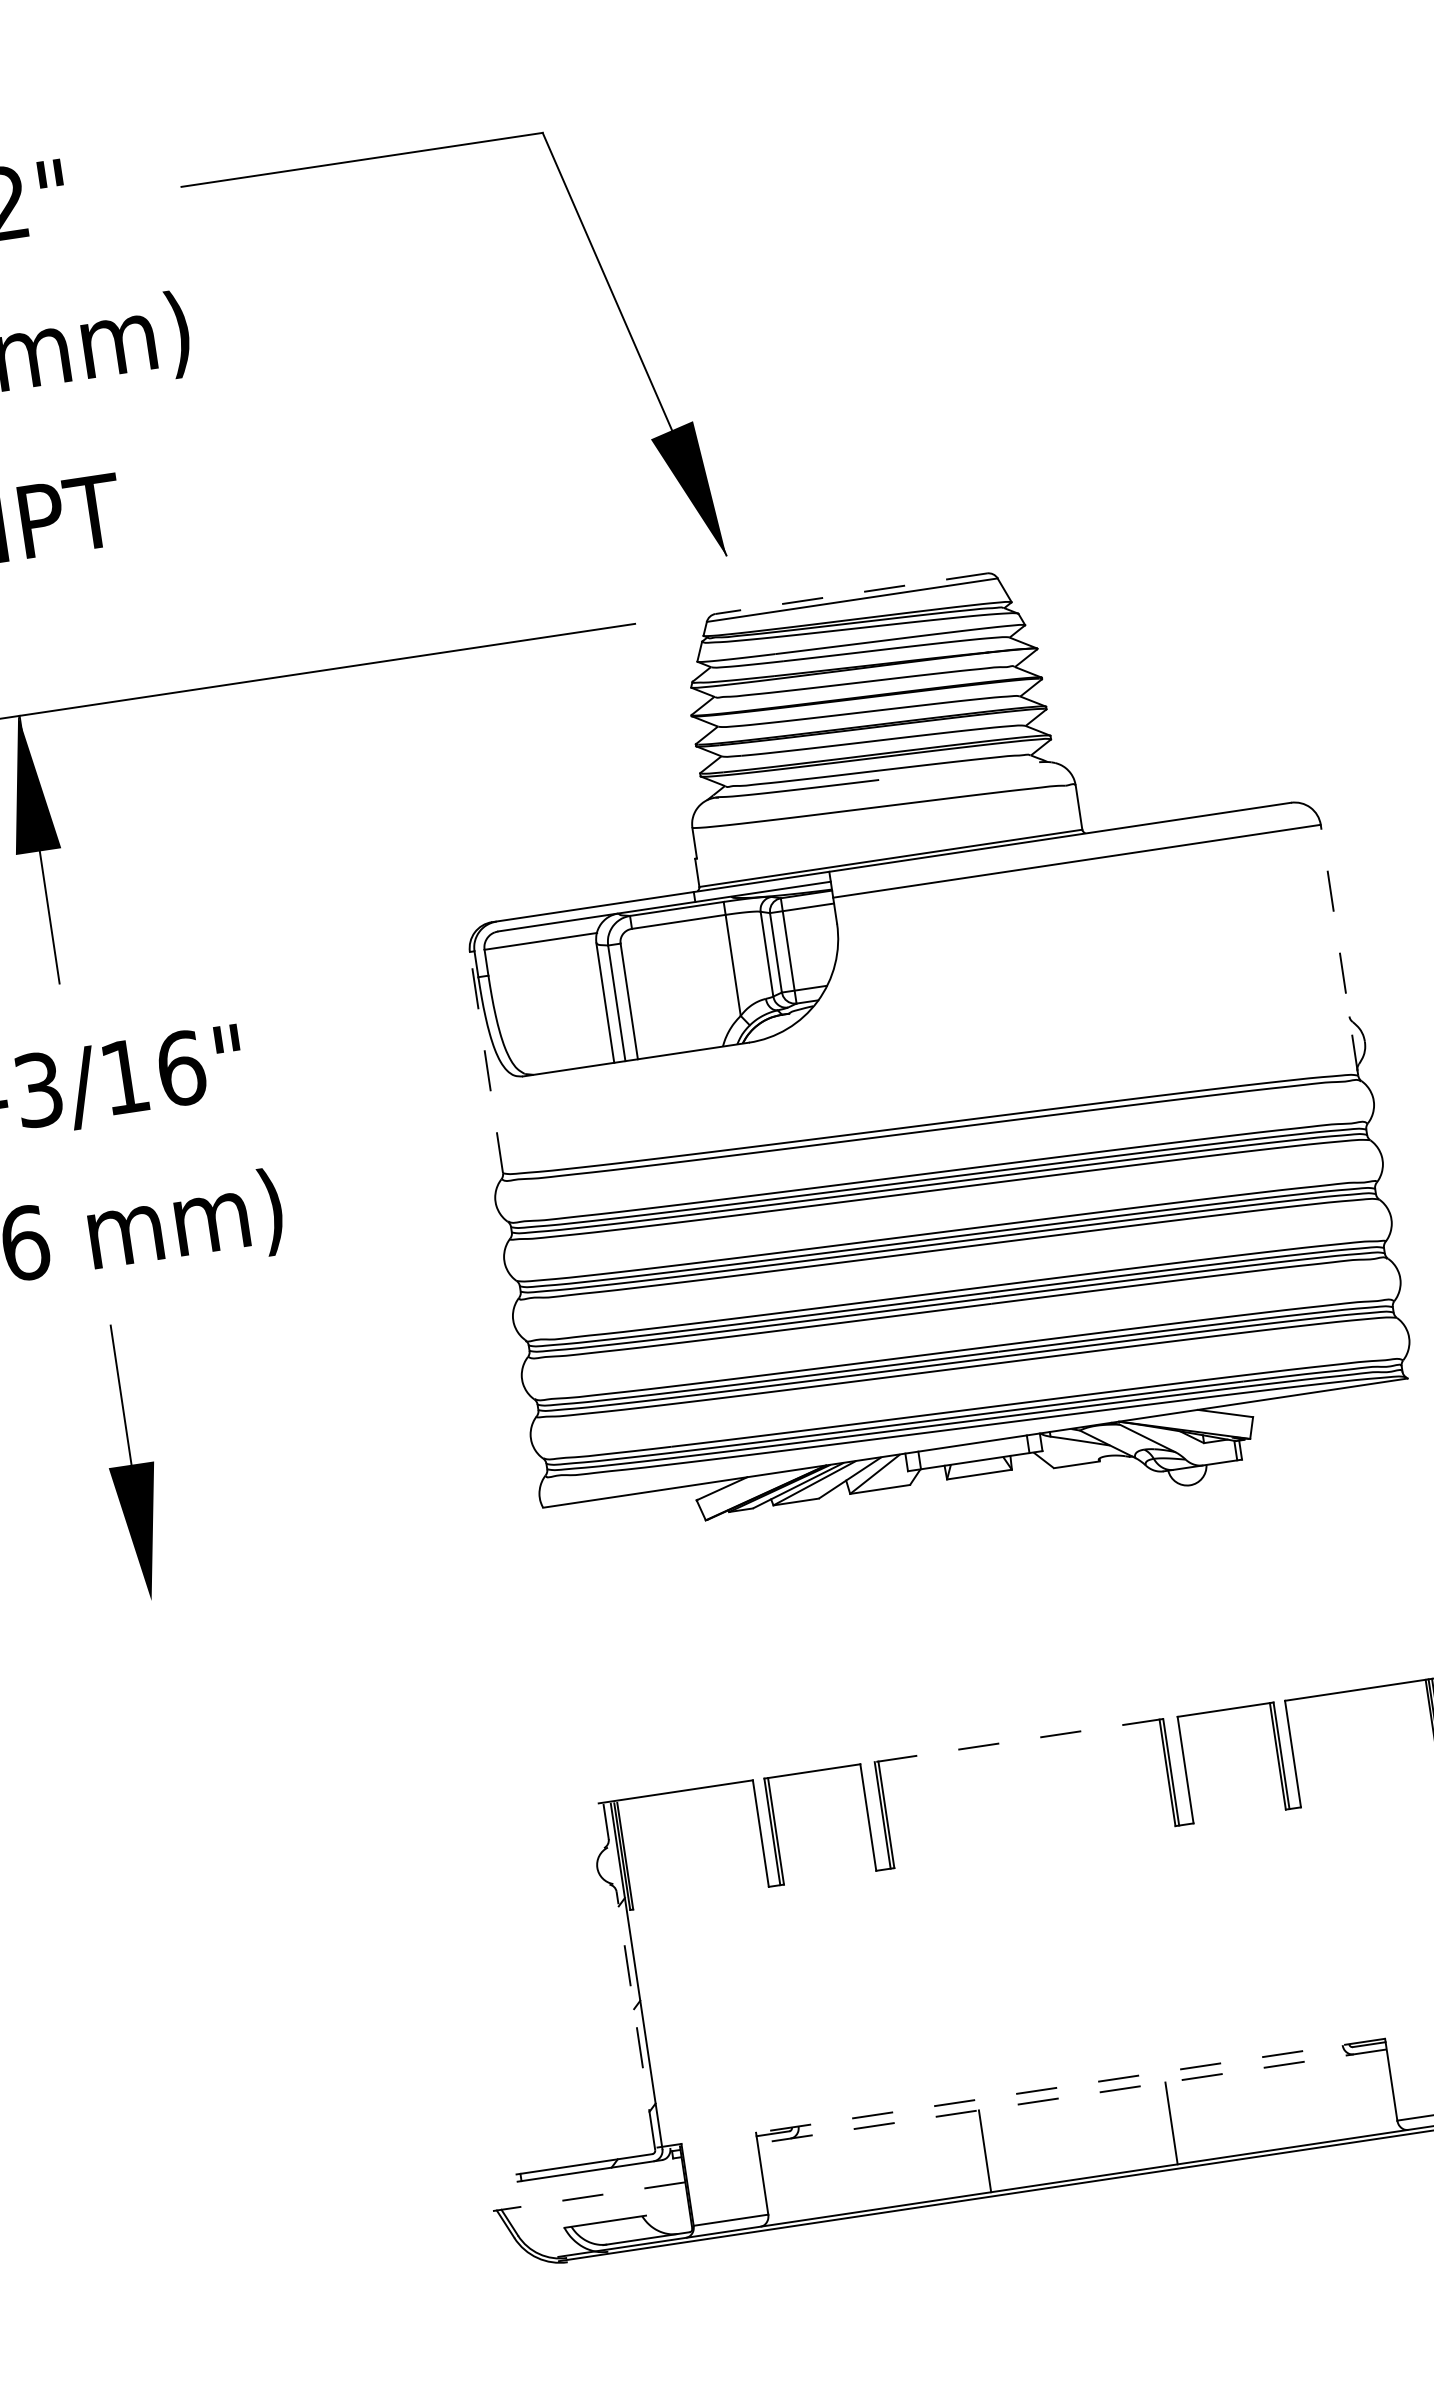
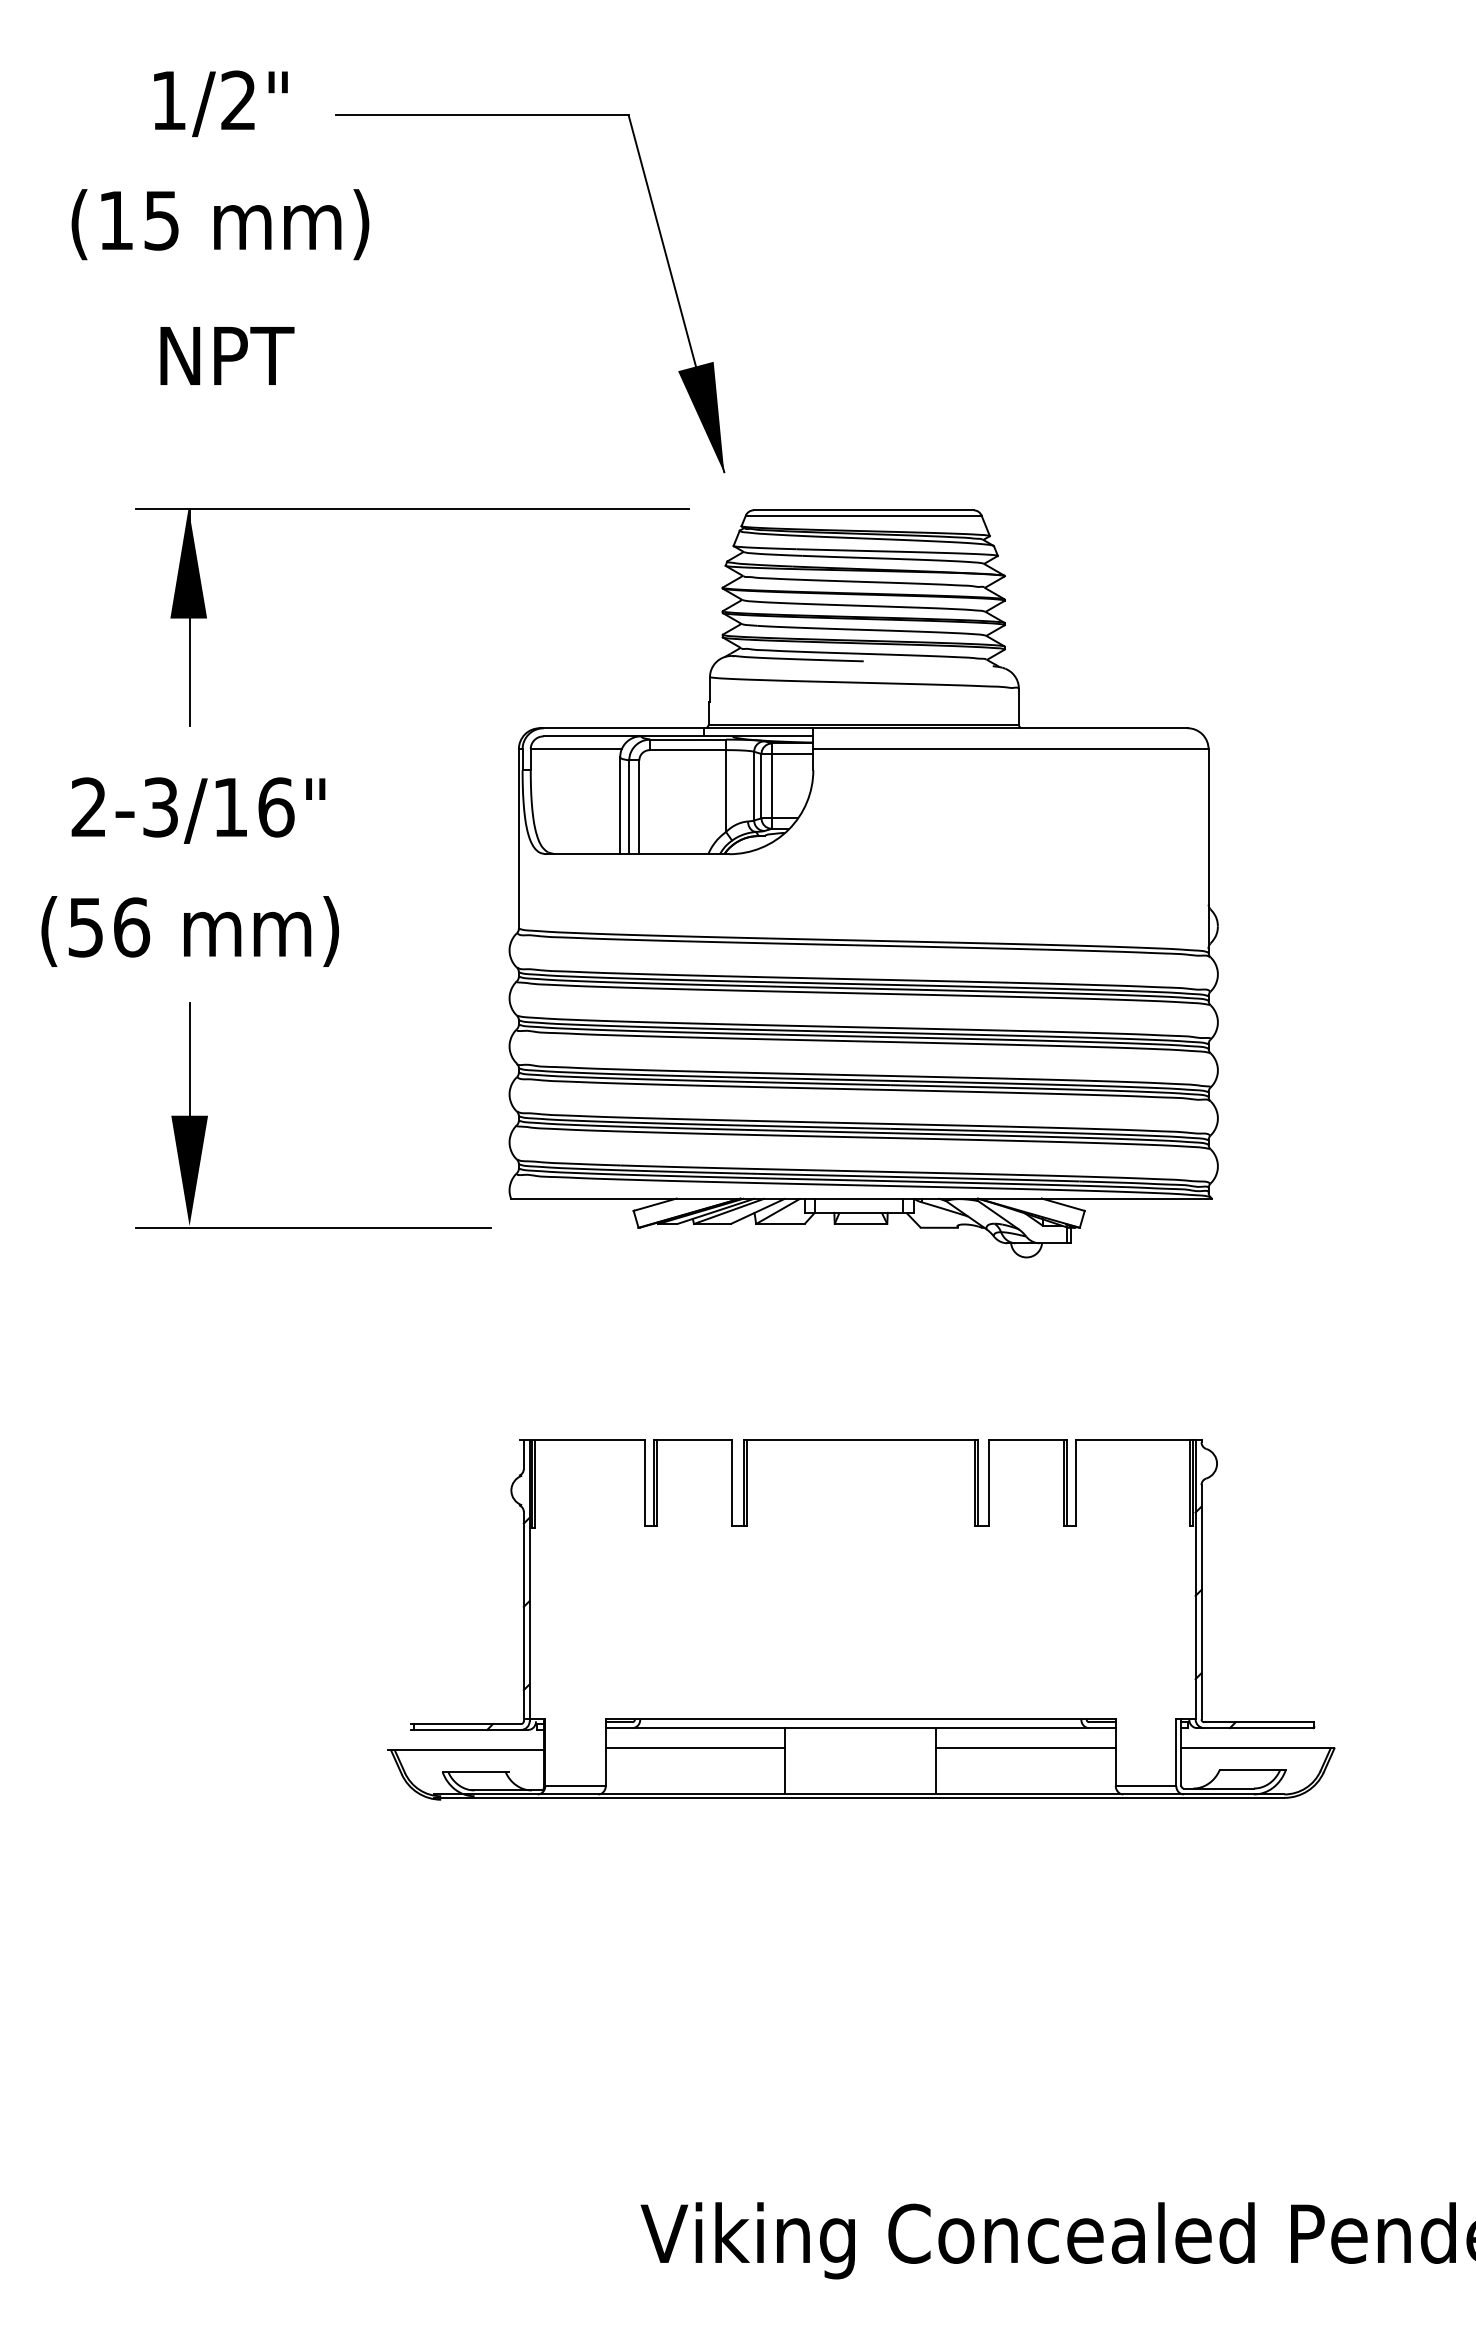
part: (616, 306) -> (666, 261), moved
line: (851, 593) -> (863, 510), dashed -> solid
line: (1339, 949) -> (1208, 850), dashed -> solid
line: (485, 1062) -> (518, 838), dashed -> solid
line: (304, 1581) -> (313, 1228), added
line: (1018, 1740) -> (860, 1439), dashed -> solid
line: (635, 2020) -> (523, 1616), dashed -> solid
line: (1070, 2085) -> (860, 1719), dashed -> solid
line: (1279, 2091) -> (1025, 1748), added
line: (1071, 2097) -> (860, 1728), dashed -> solid
line: (872, 2152) -> (695, 1748), added
line: (588, 2196) -> (465, 1750), dashed -> solid

